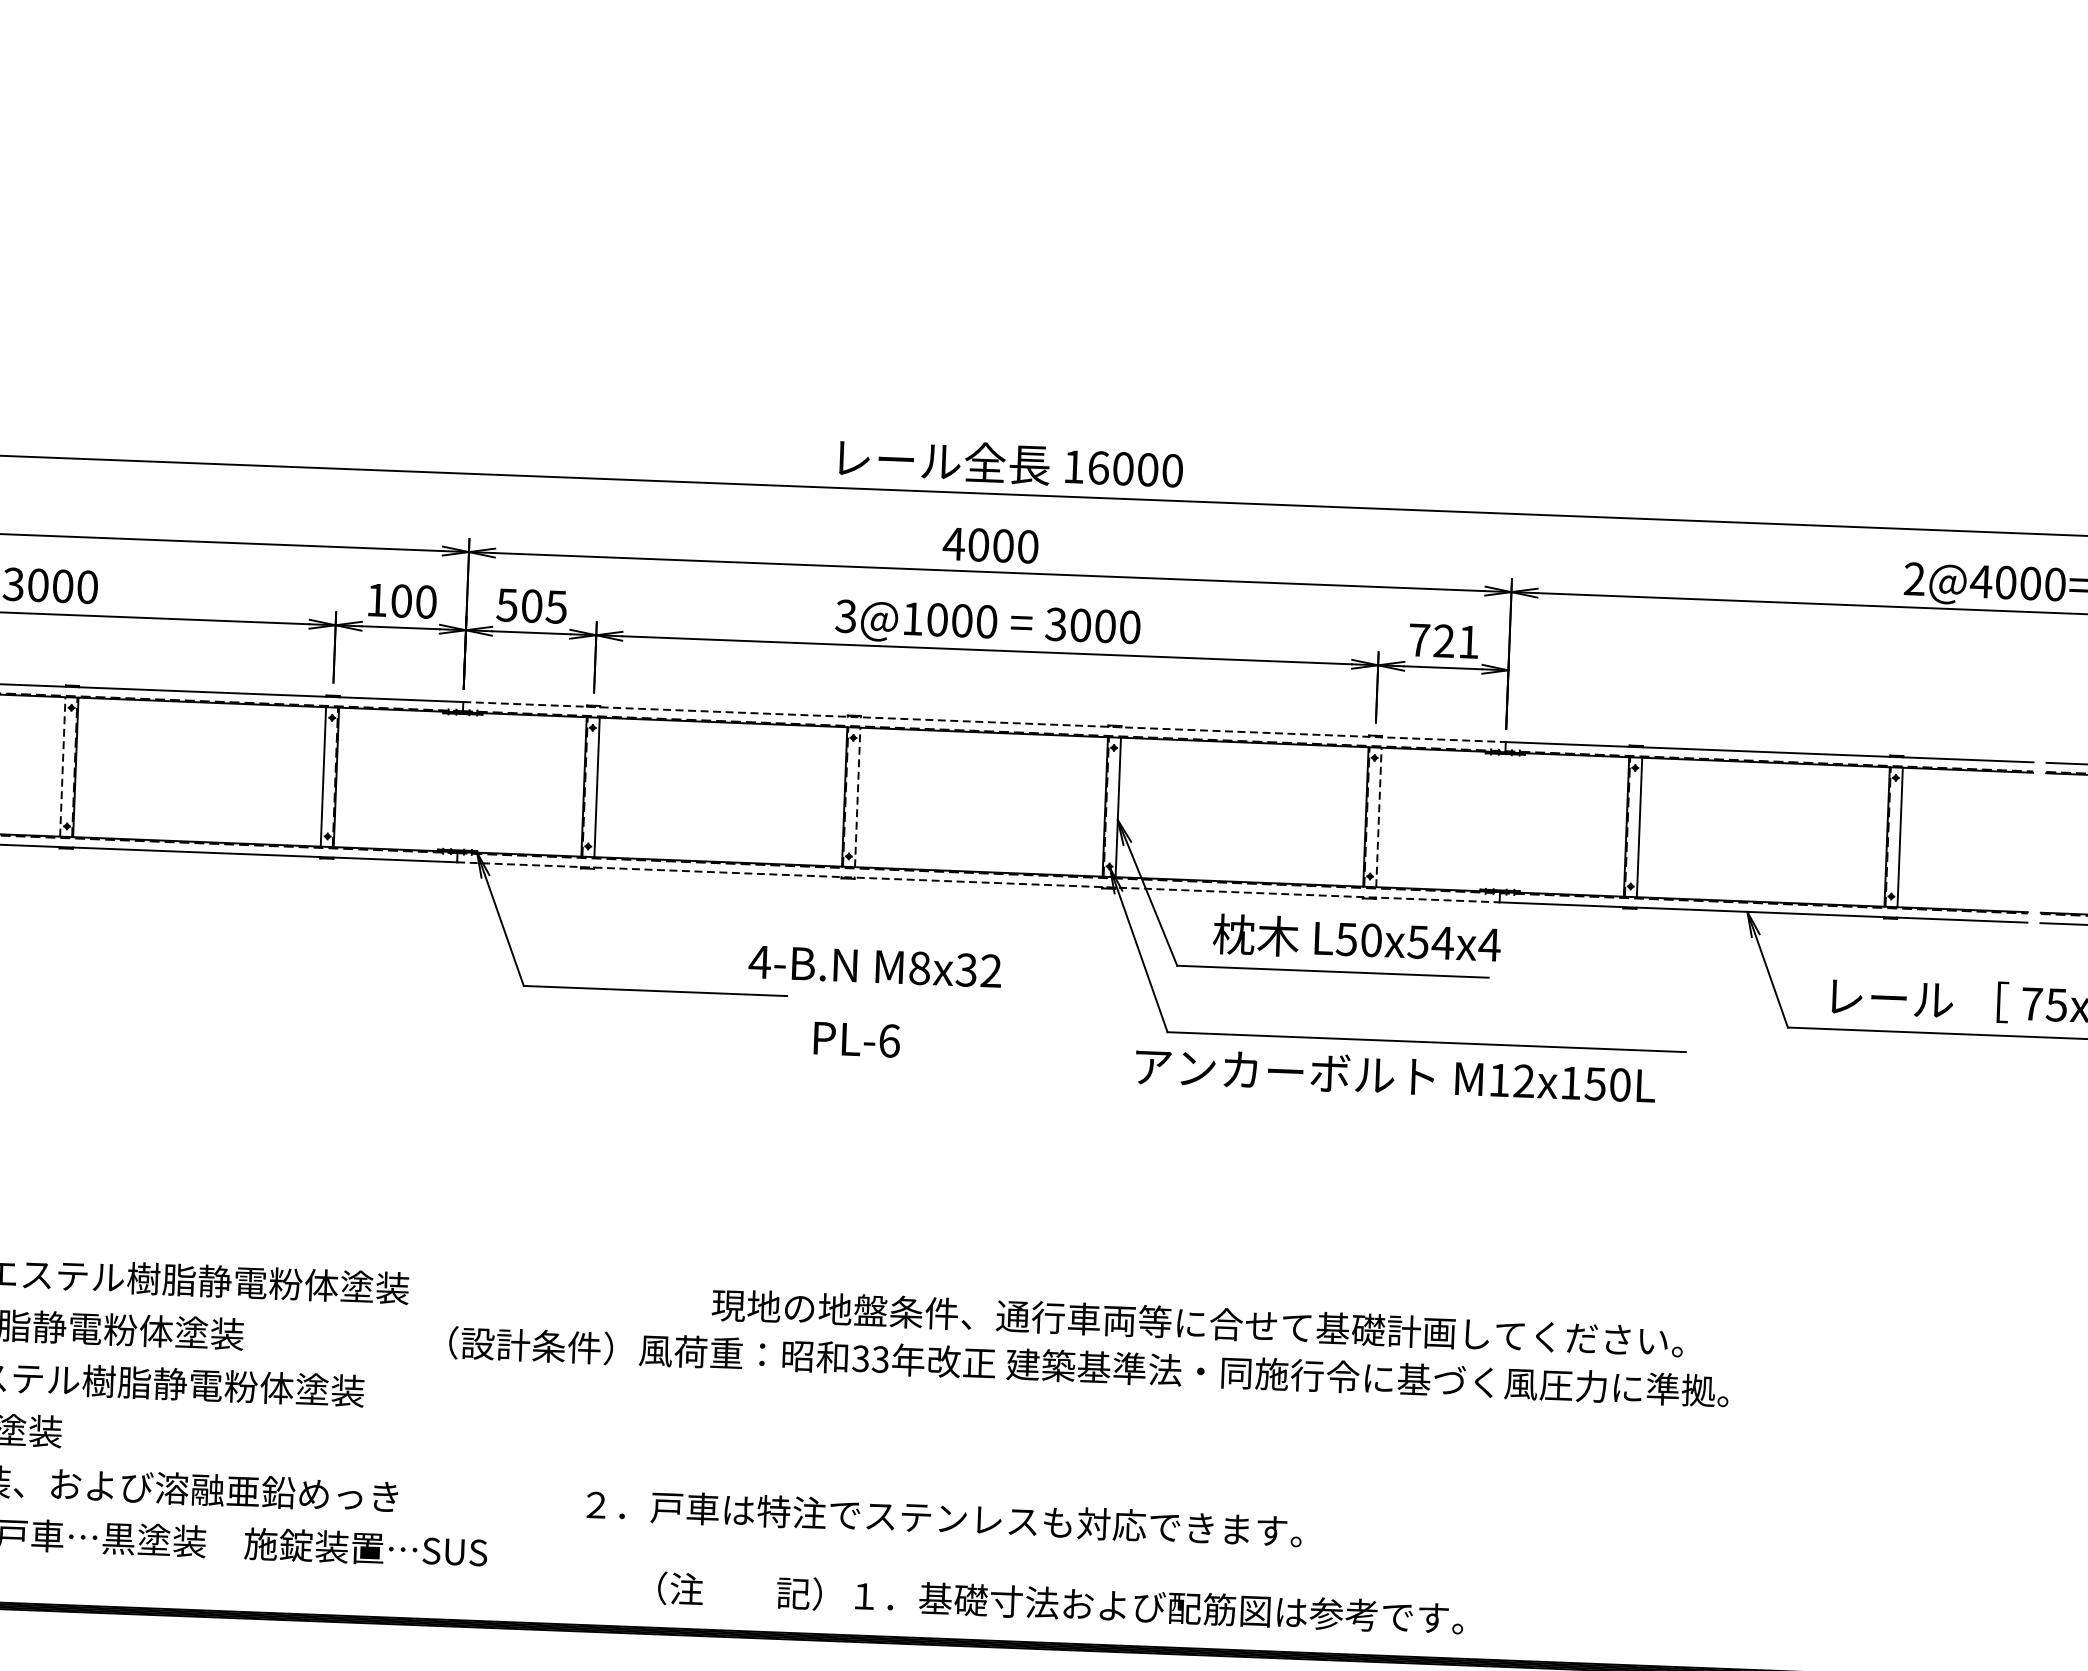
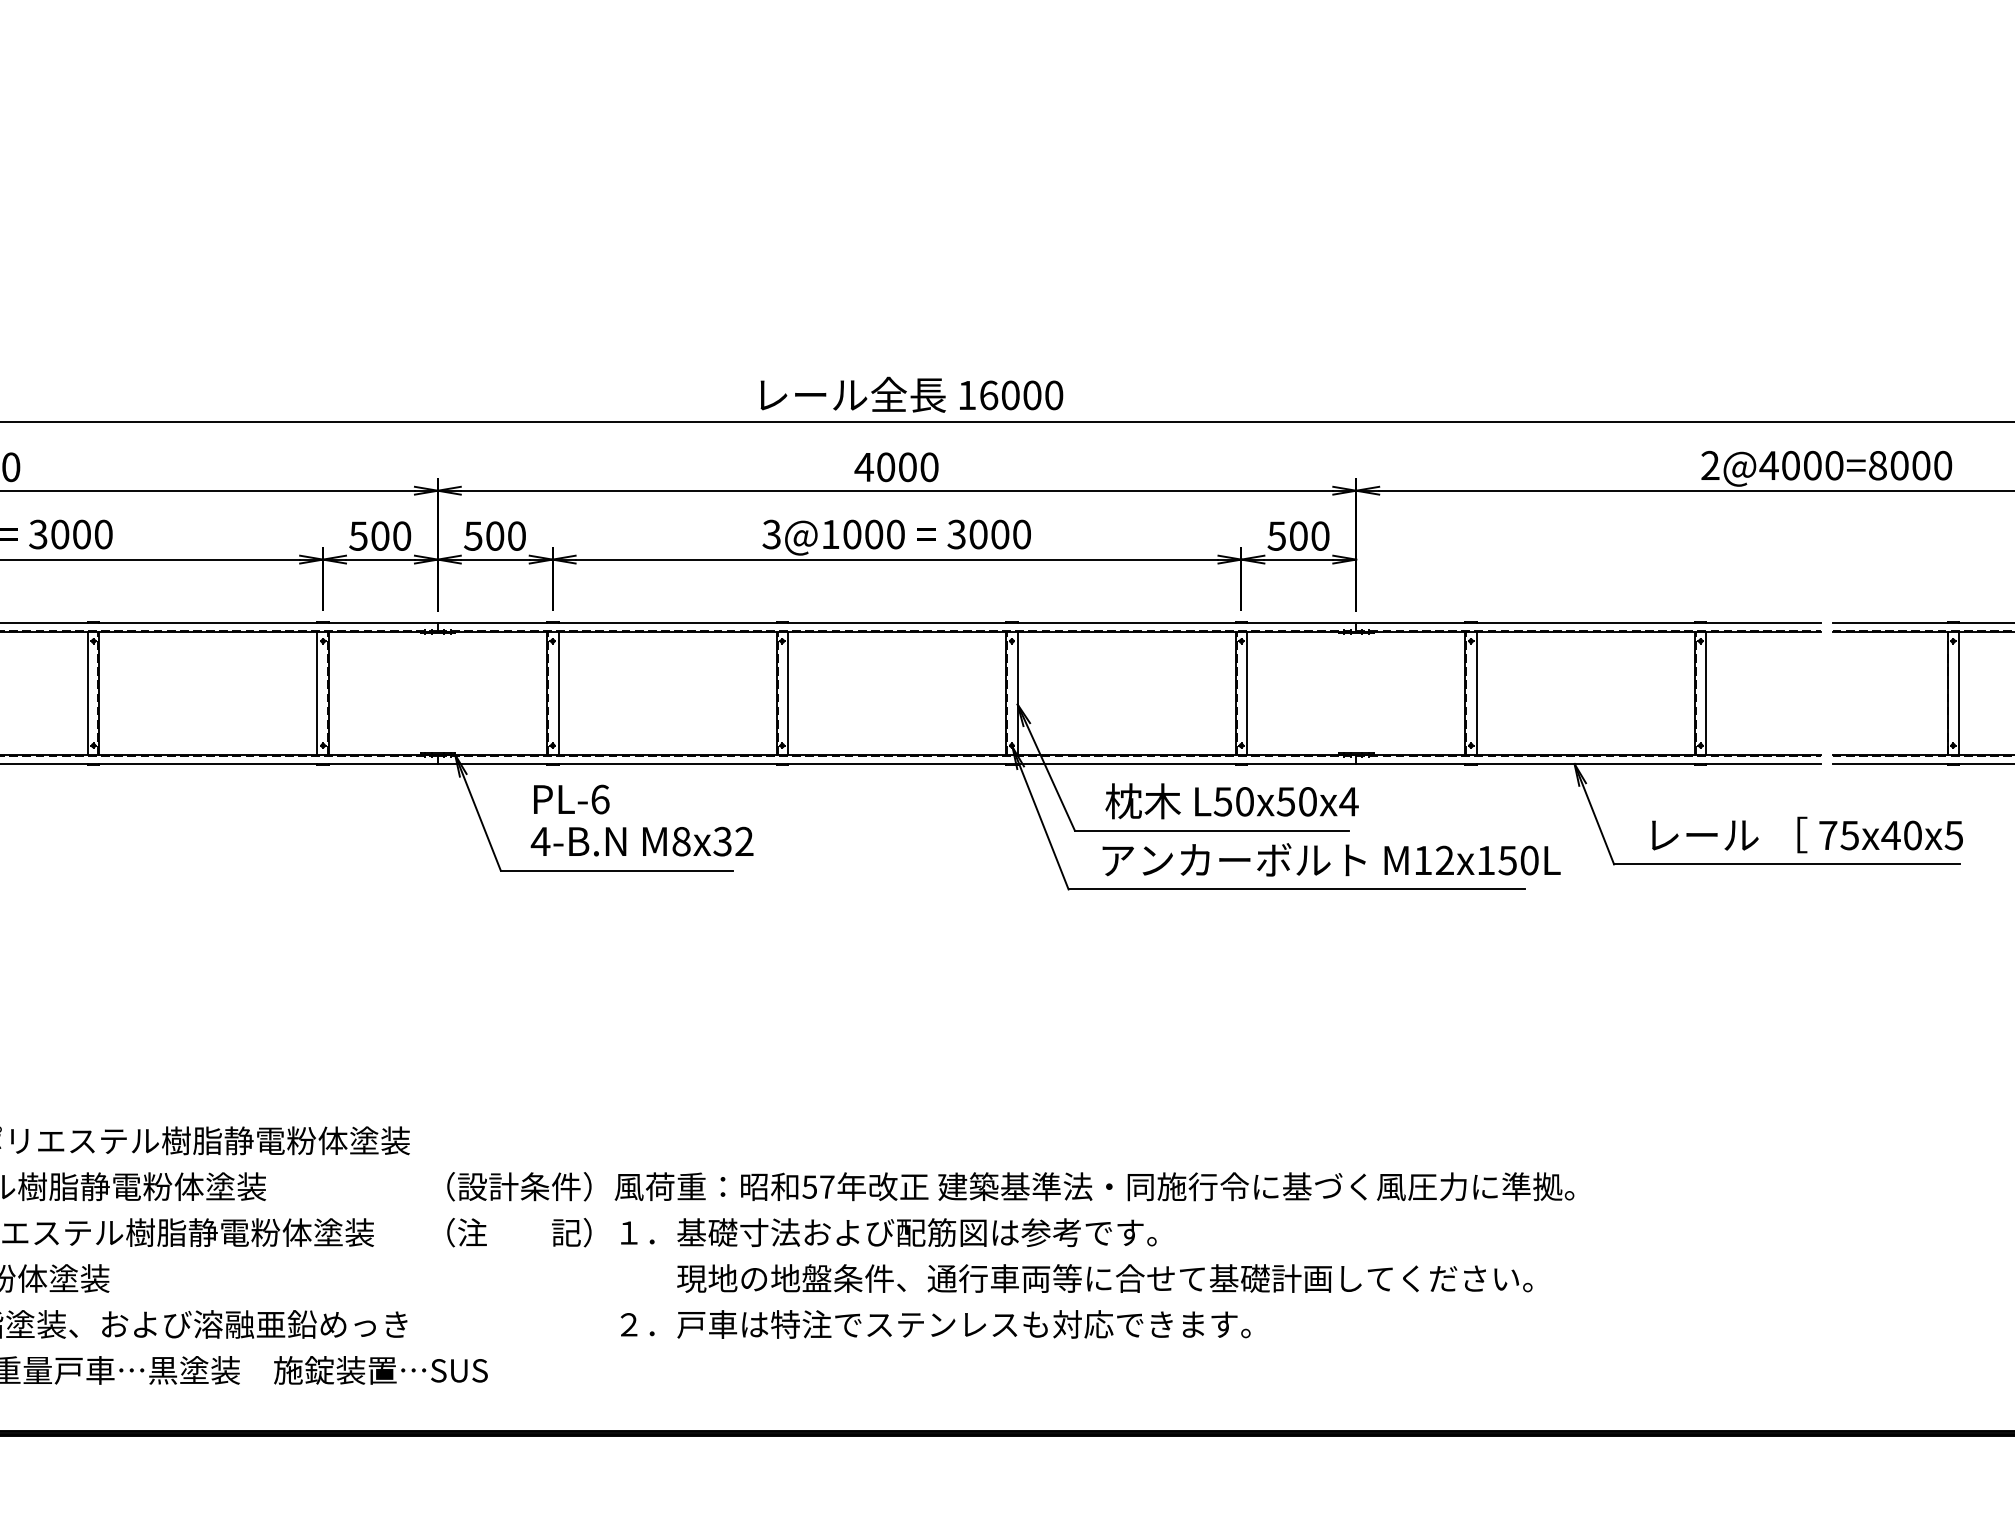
text: (376, 599) -> (358, 535), 100 -> 500
text: (556, 606) -> (516, 535), 505 -> 500
text: (1443, 640) -> (1298, 535), 721 -> 500
line: (984, 721) -> (897, 622), dashed -> solid
line: (62, 765) -> (87, 692), dashed -> solid
line: (858, 796) -> (788, 692), dashed -> solid
line: (1379, 816) -> (1247, 692), dashed -> solid
line: (978, 882) -> (897, 764), dashed -> solid
text: (1442, 942) -> (1307, 801), L50x54x4 -> L50x50x4
text: (874, 966) -> (641, 841), moved
text: (856, 1039) -> (571, 799), moved
text: (1395, 1075) -> (1331, 859), moved
text: (1197, 1323) -> (1104, 1278), moved
text: (870, 1358) -> (818, 1186), 33 -> 57
text: (944, 1518) -> (935, 1324), moved
text: (1060, 1603) -> (801, 1232), moved

